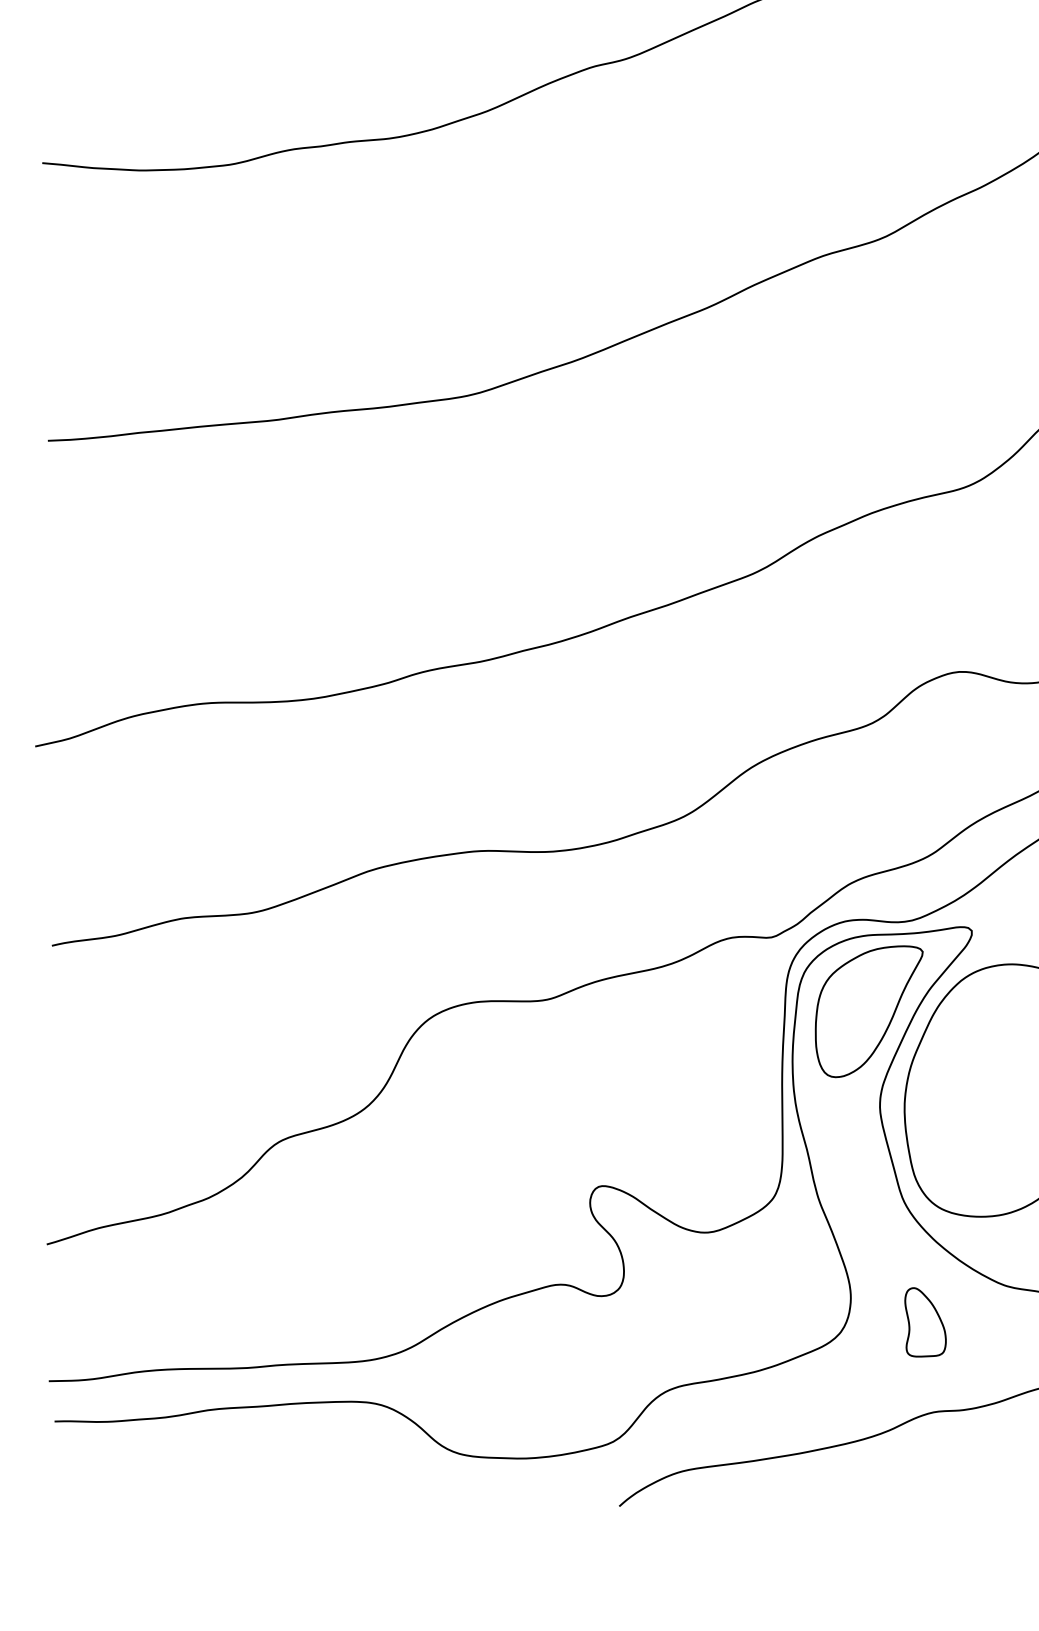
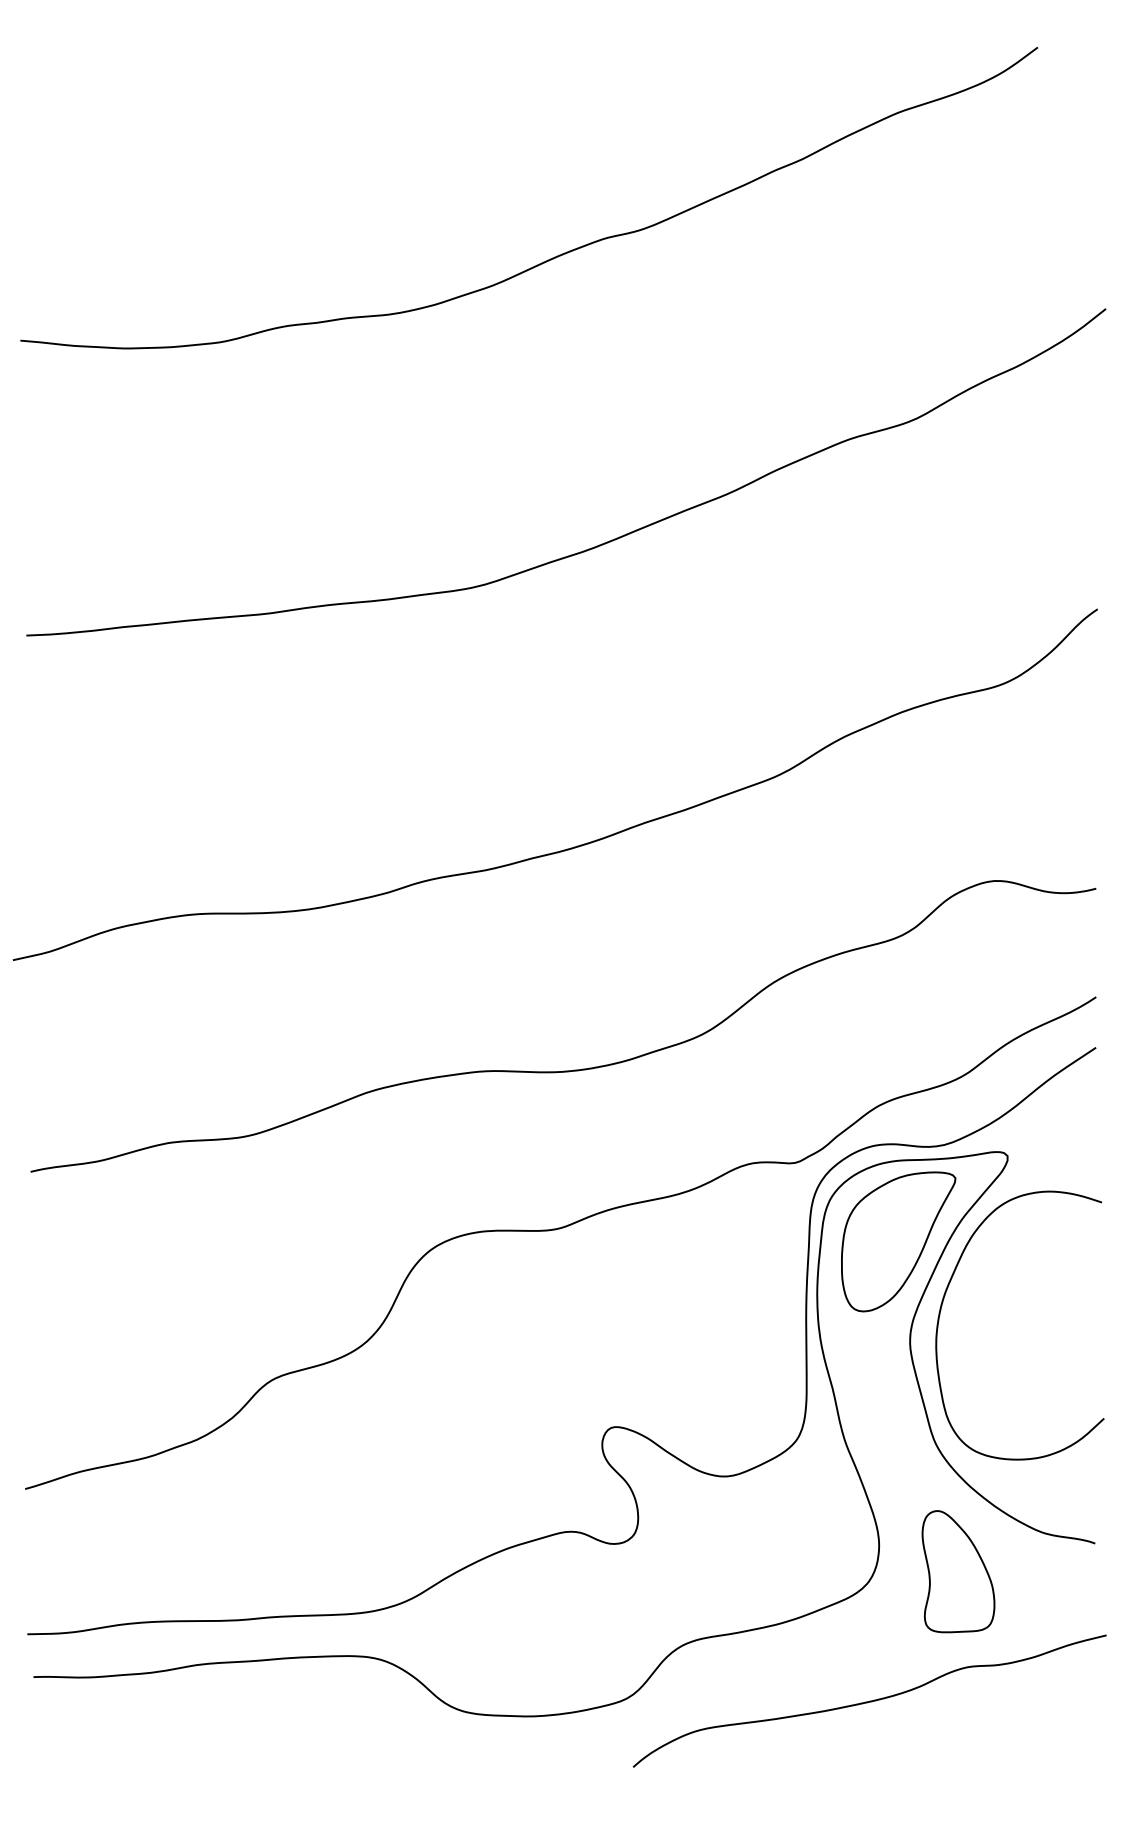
part: (925, 1322) -> (958, 1571), size x1.67

